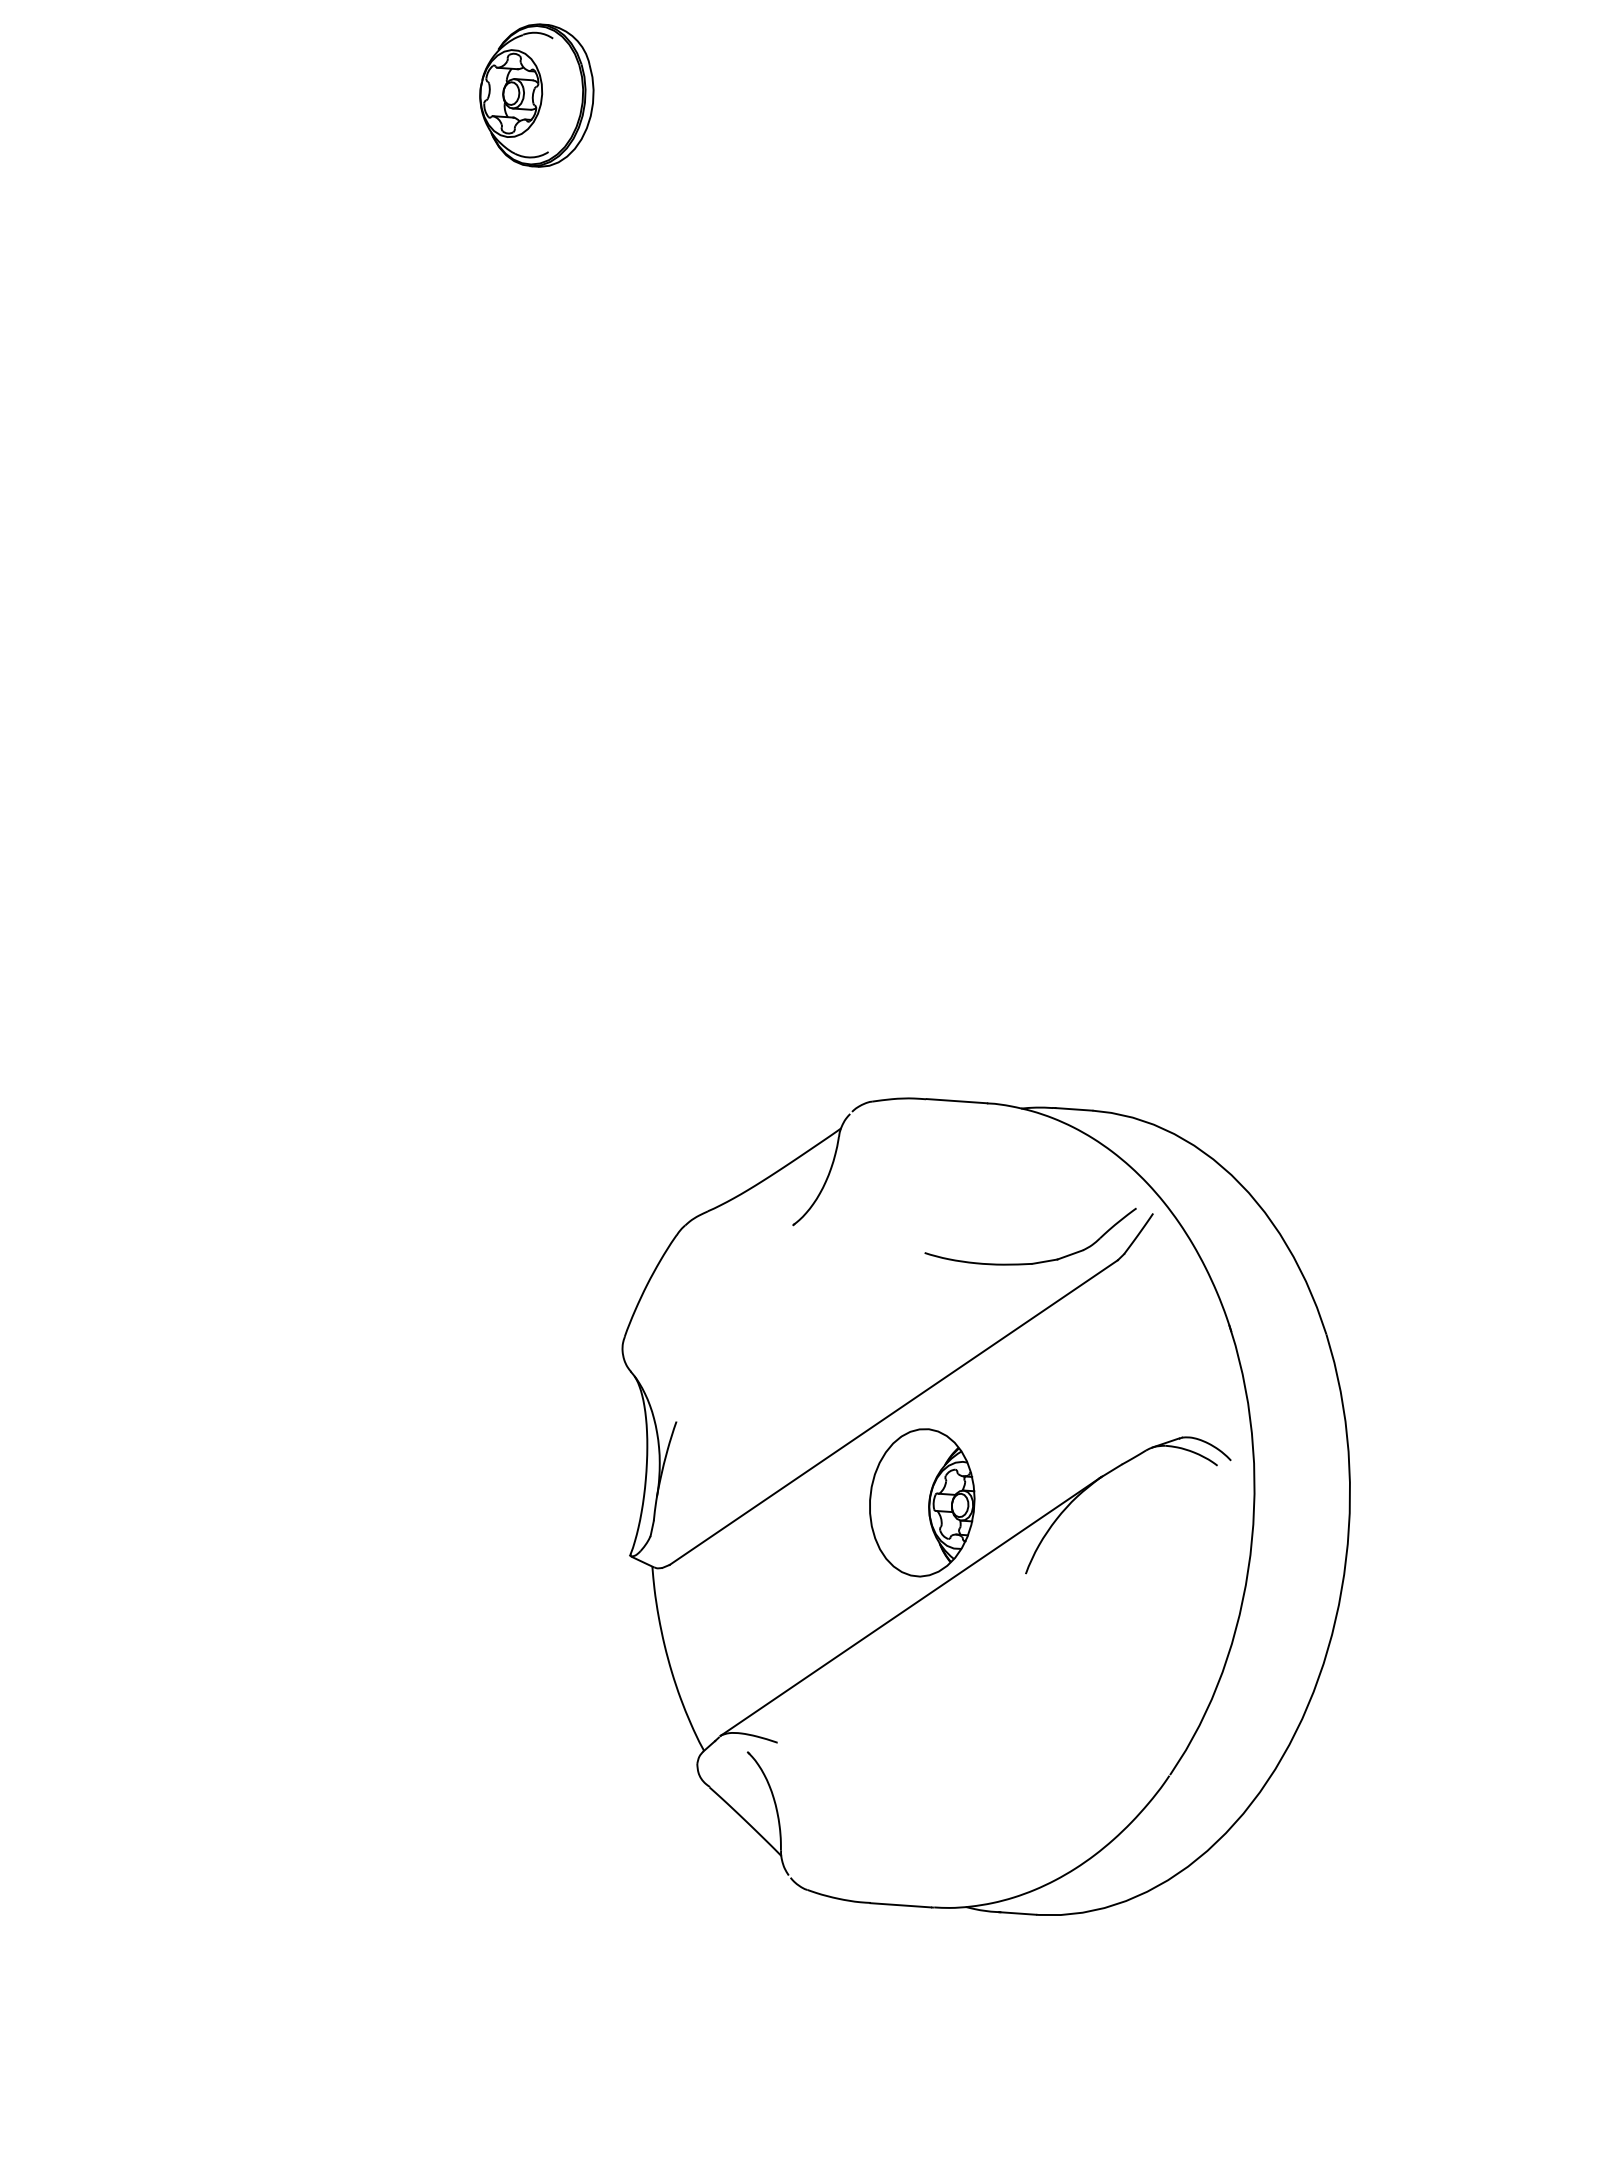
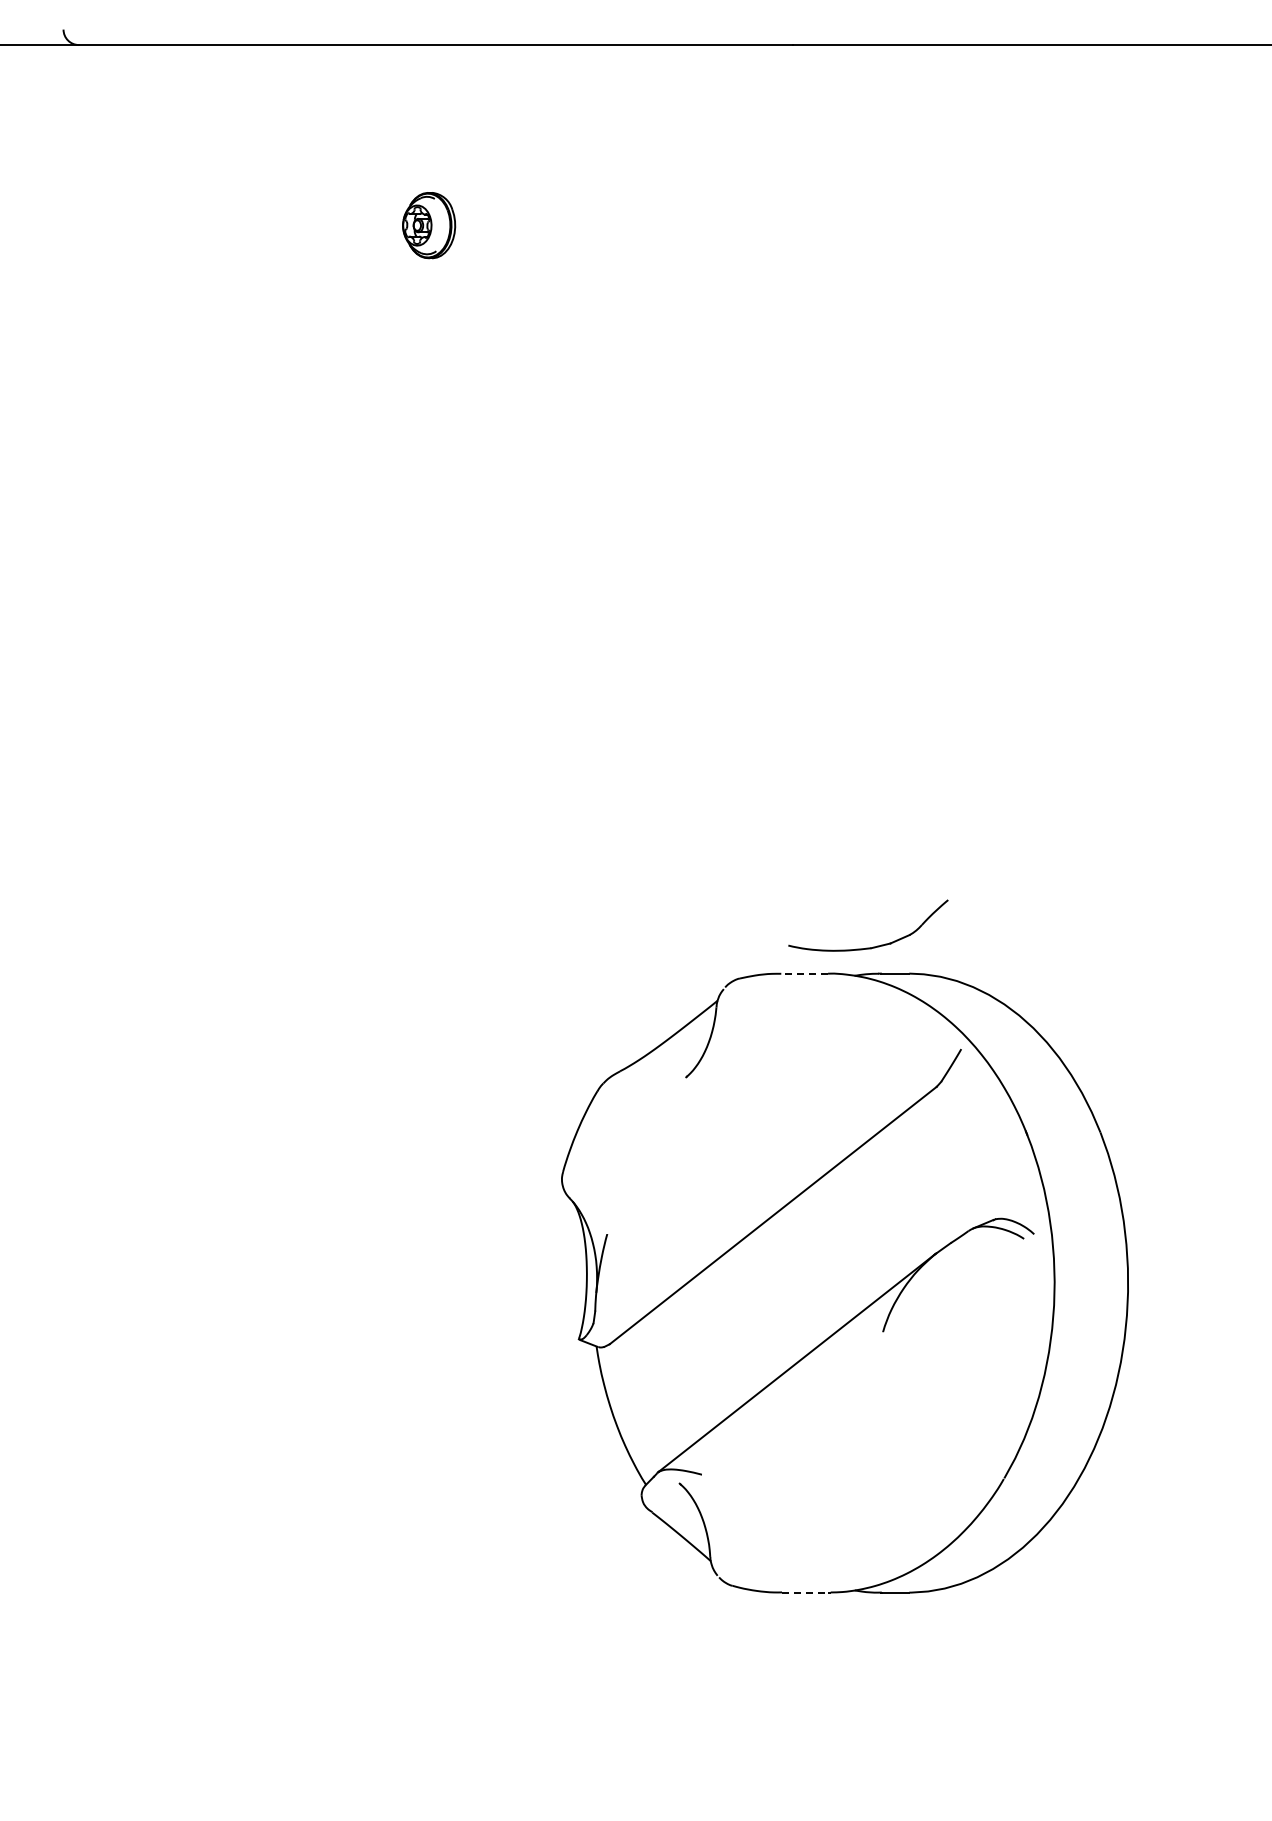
part: (535, 95) -> (428, 225), size x0.6
line: (956, 1101) -> (804, 973), solid -> dashed
part: (1035, 1261) -> (873, 946), moved
part: (921, 1501) -> (799, 1282), removed
line: (901, 1905) -> (805, 1592), solid -> dashed

